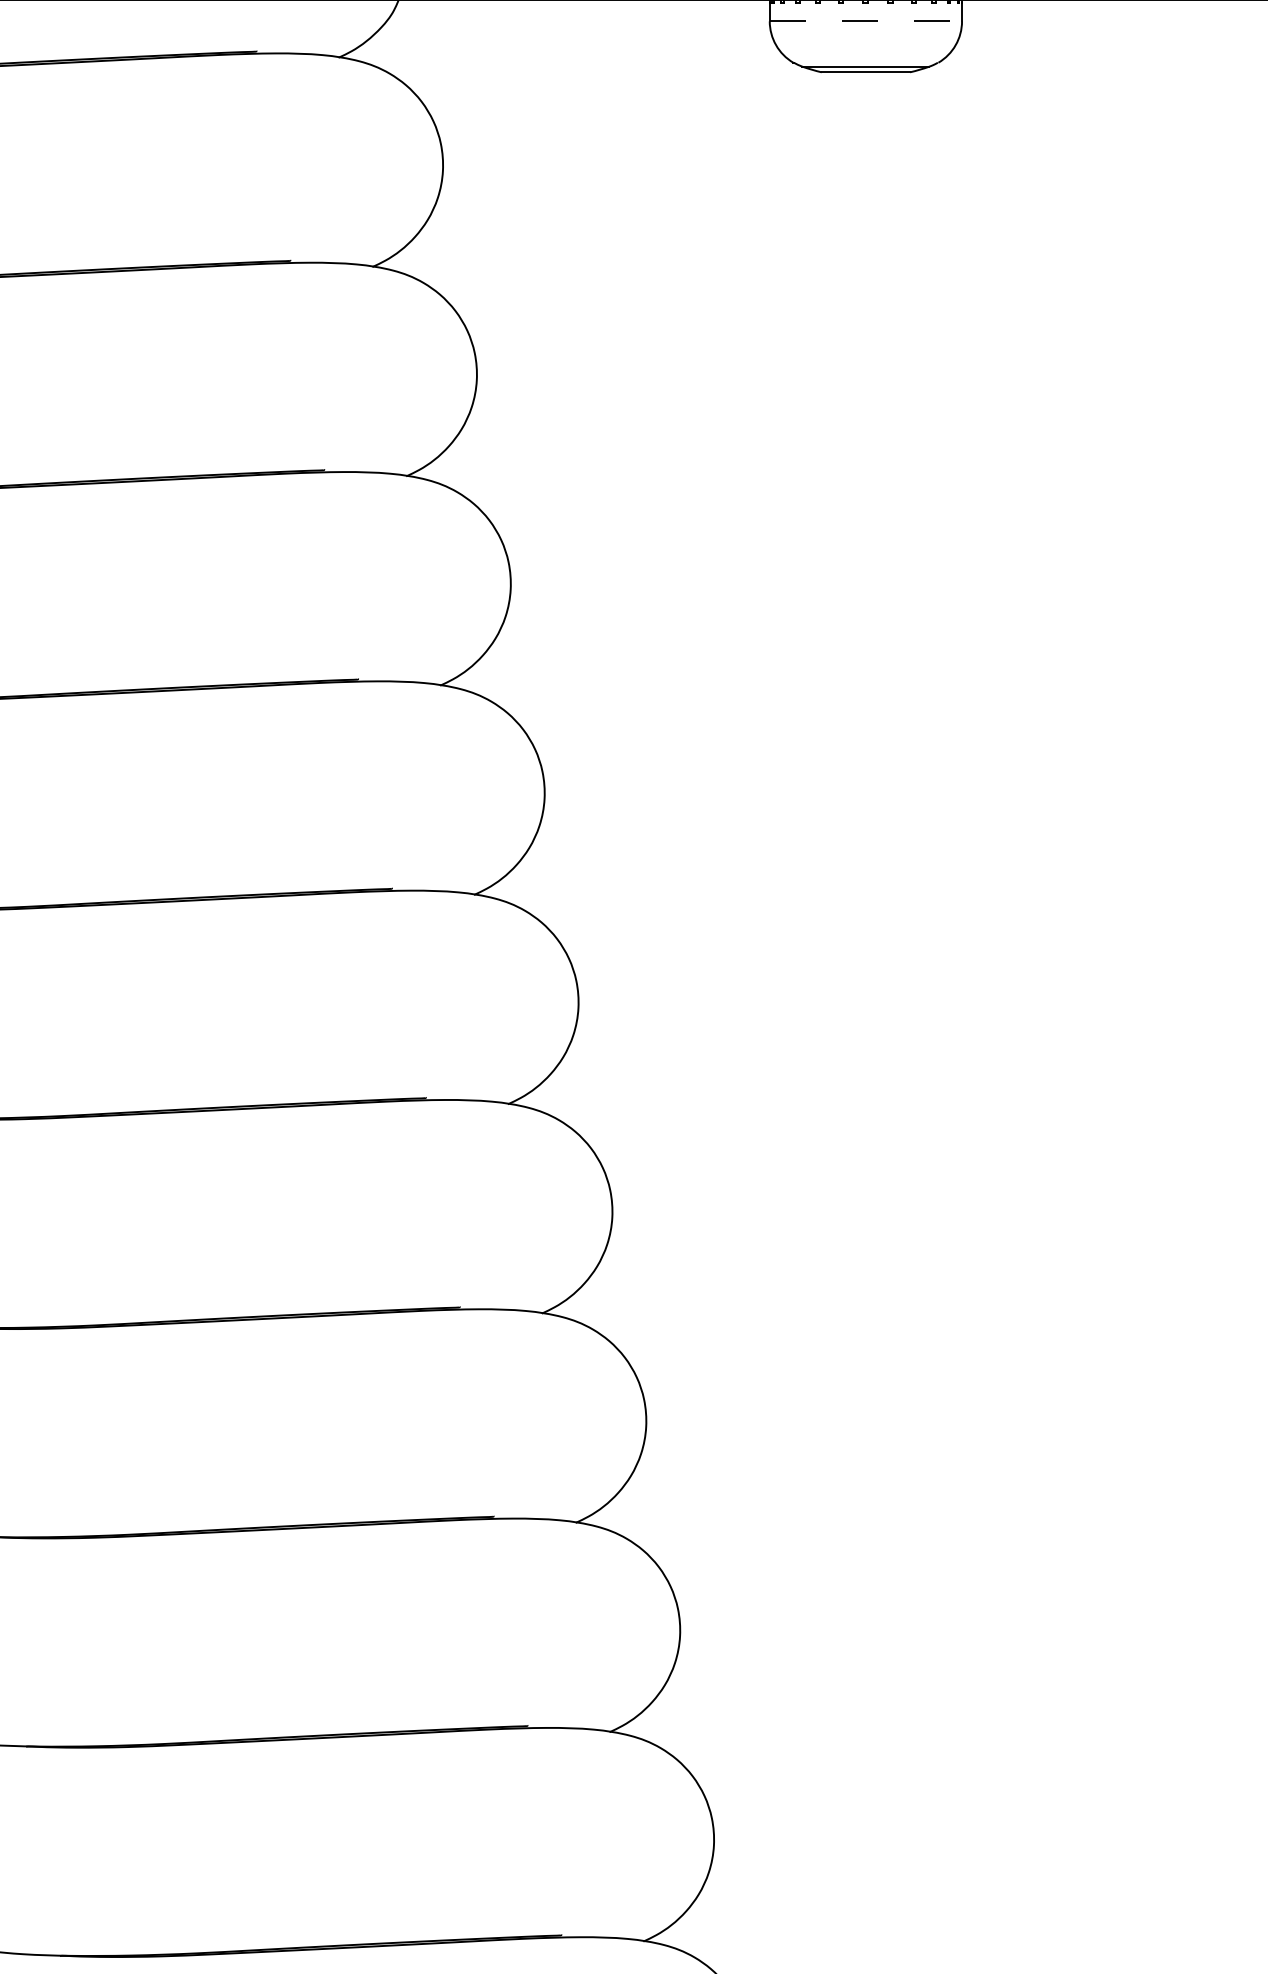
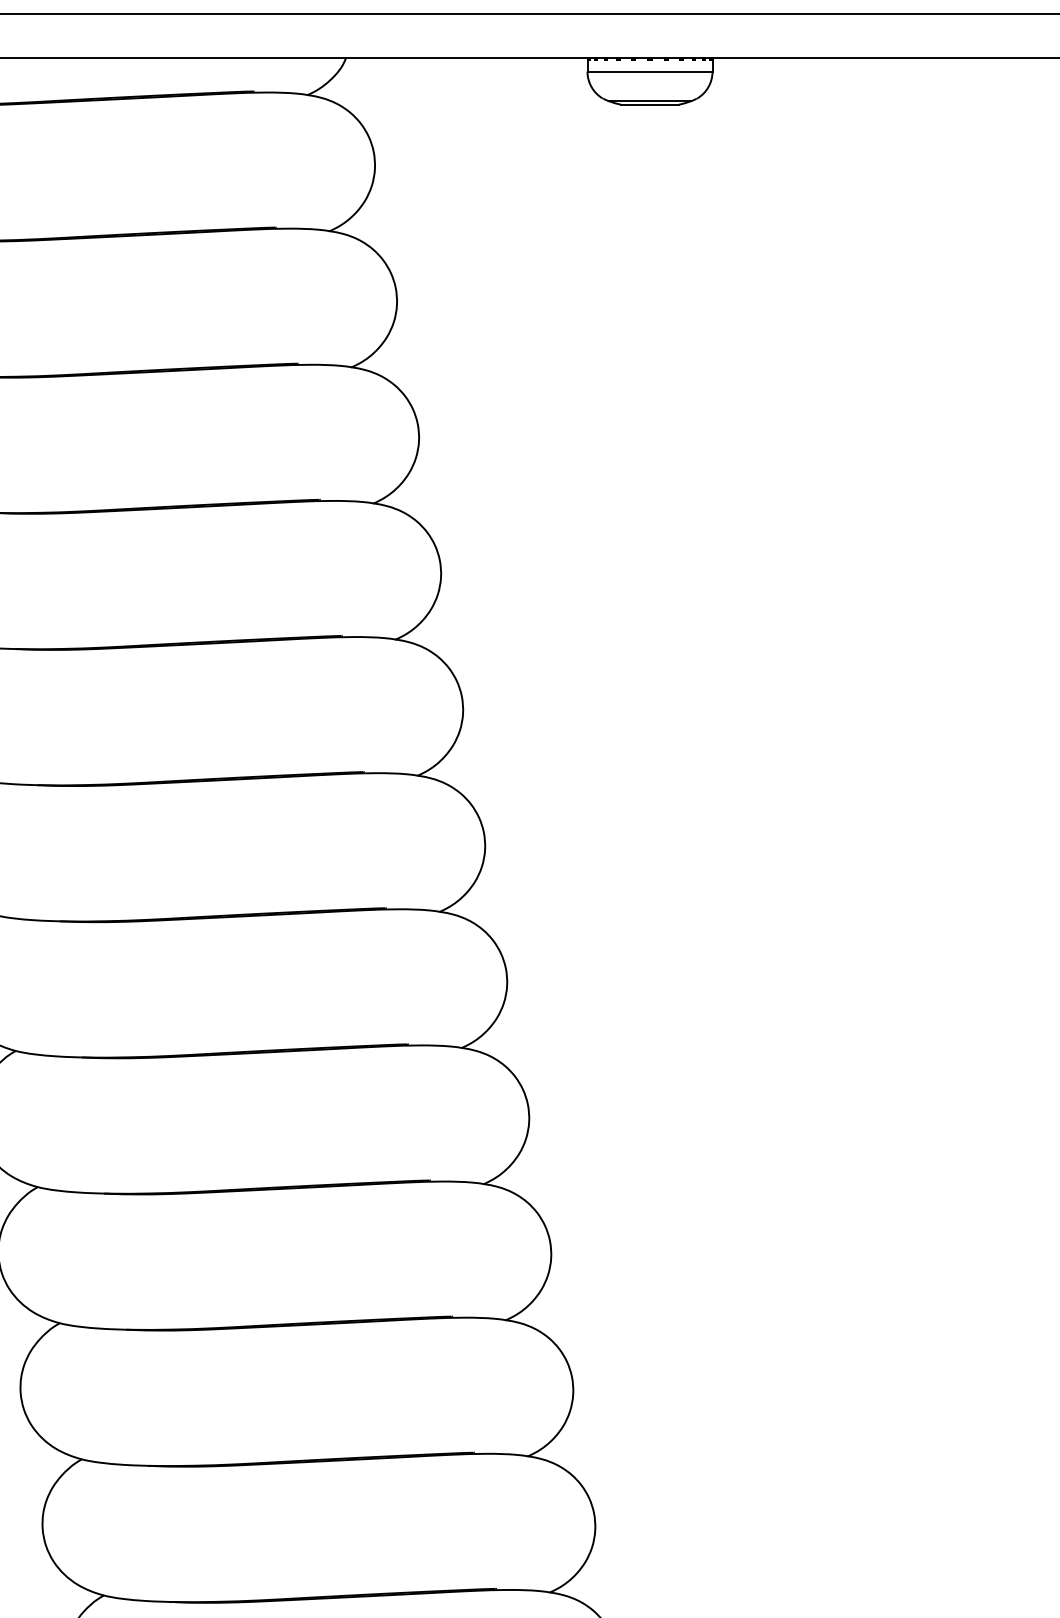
line: (866, 21) -> (650, 71), dashed -> solid

